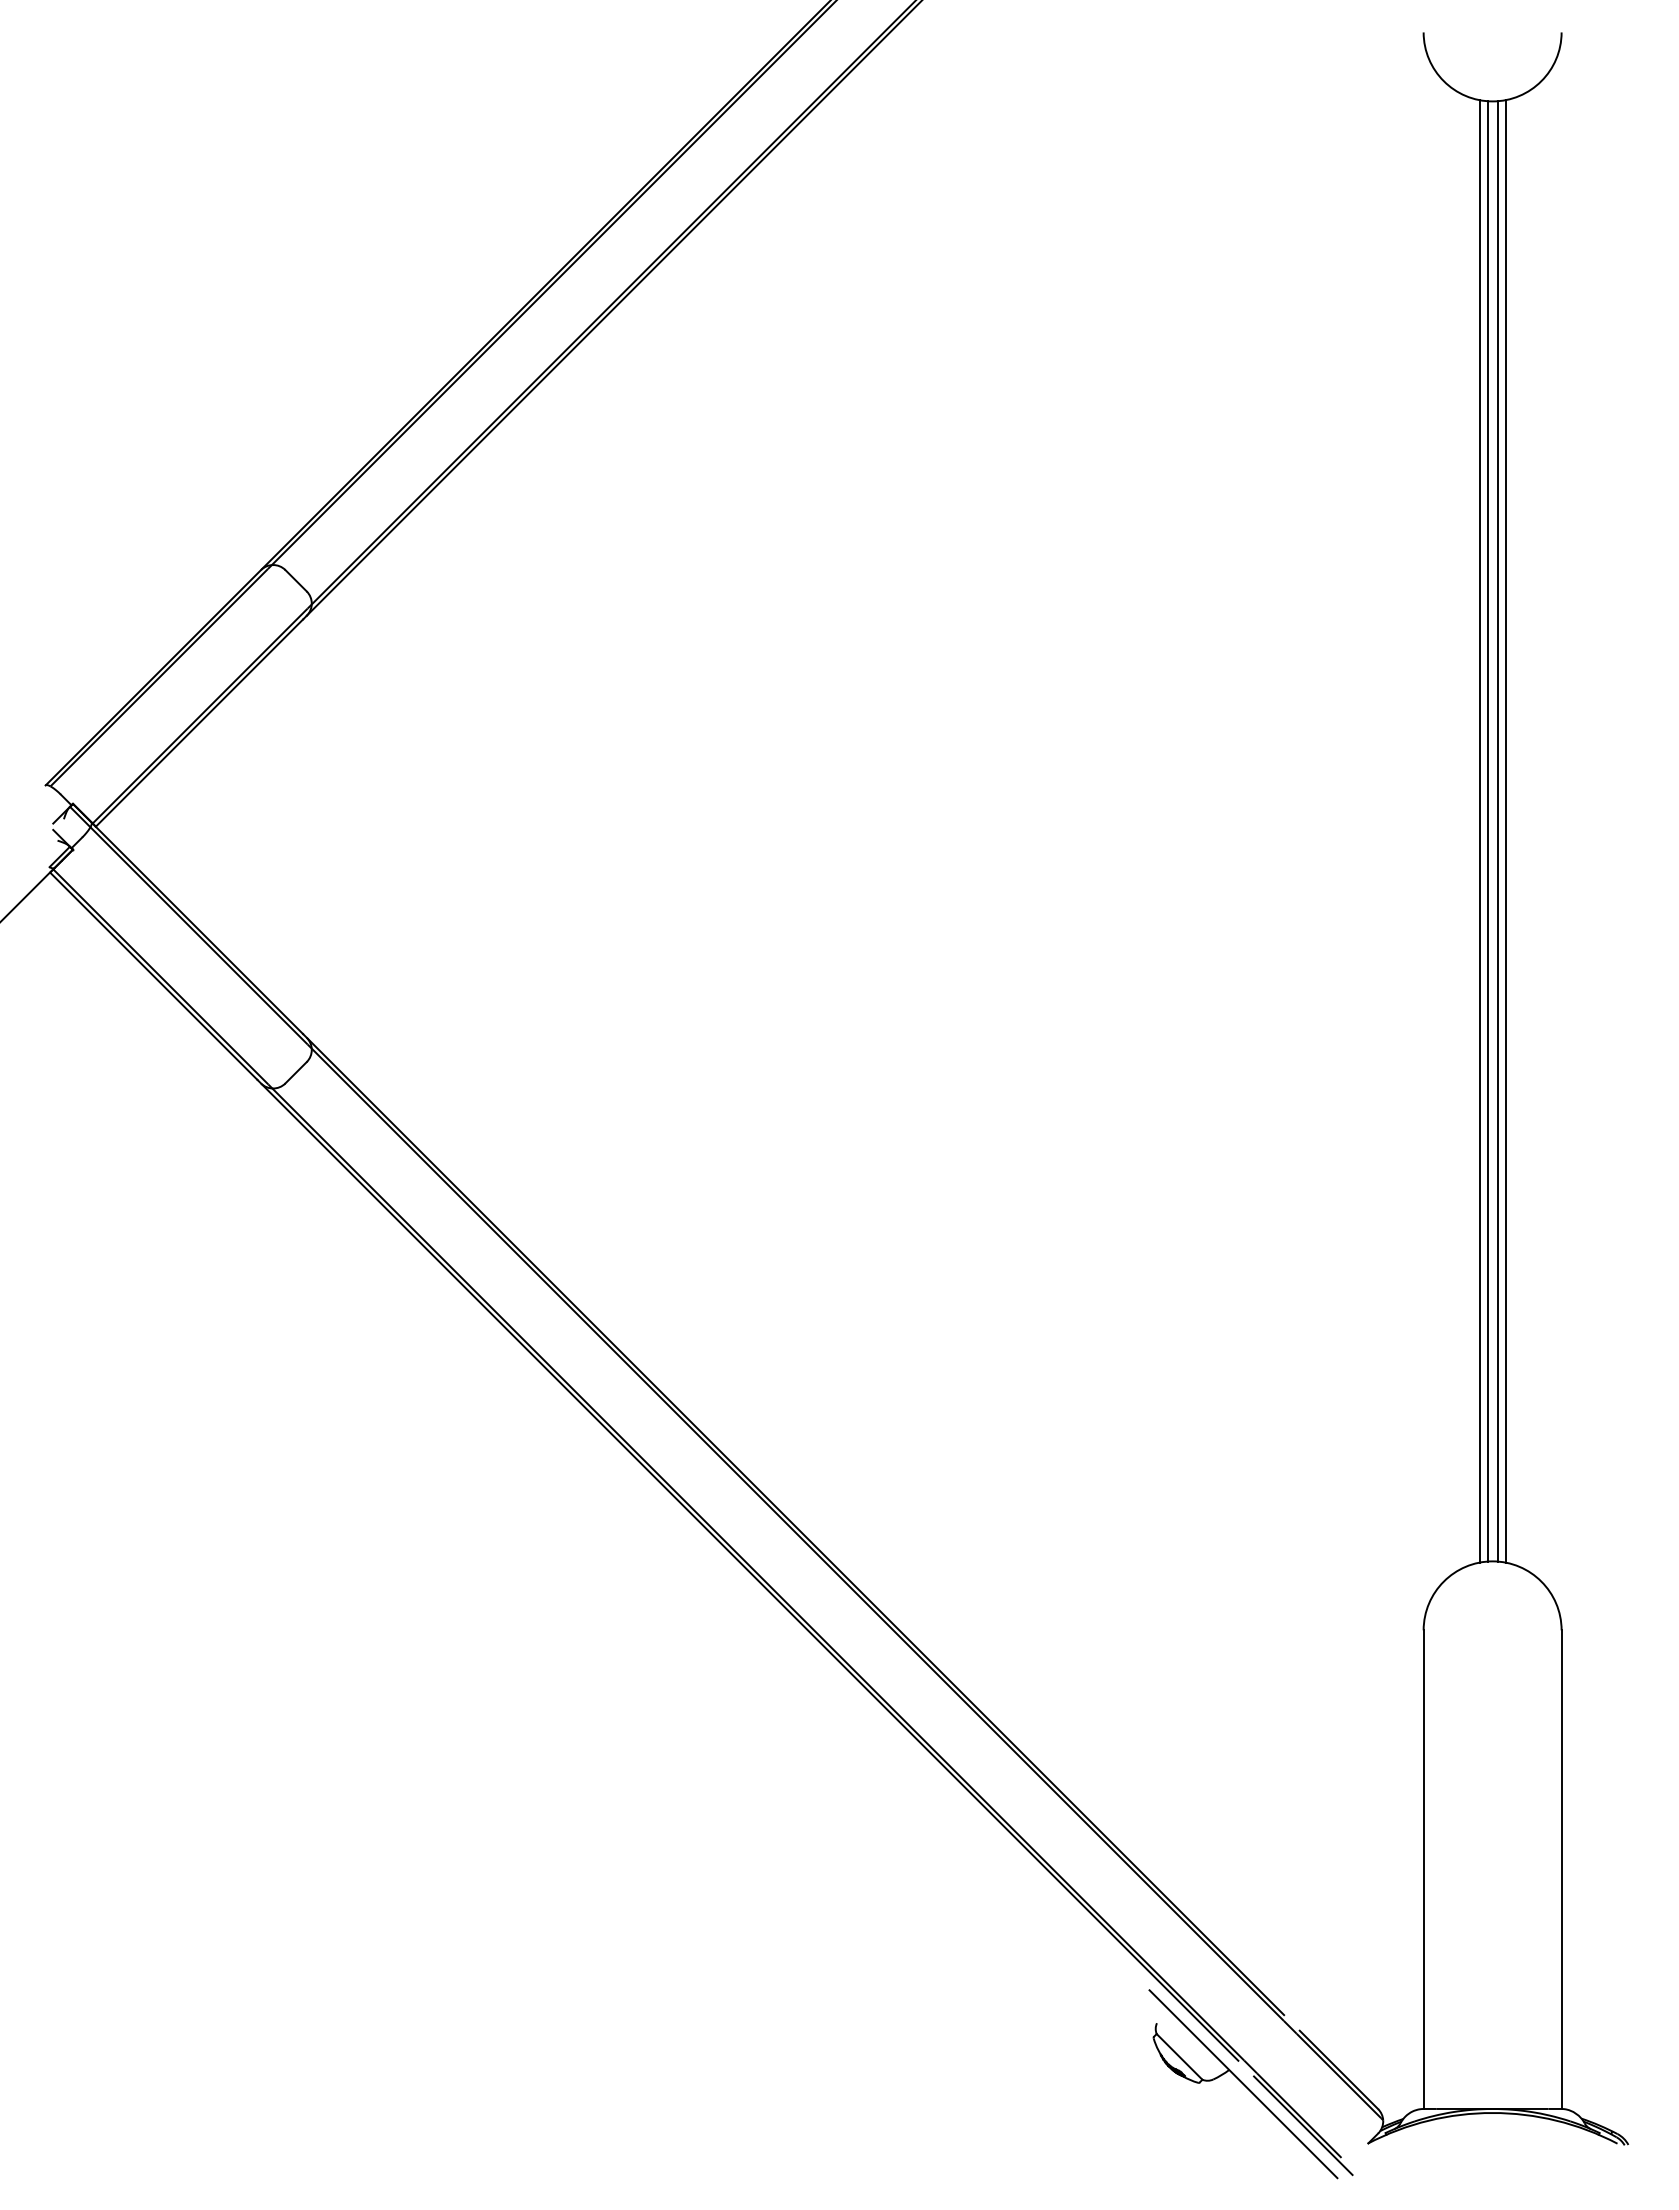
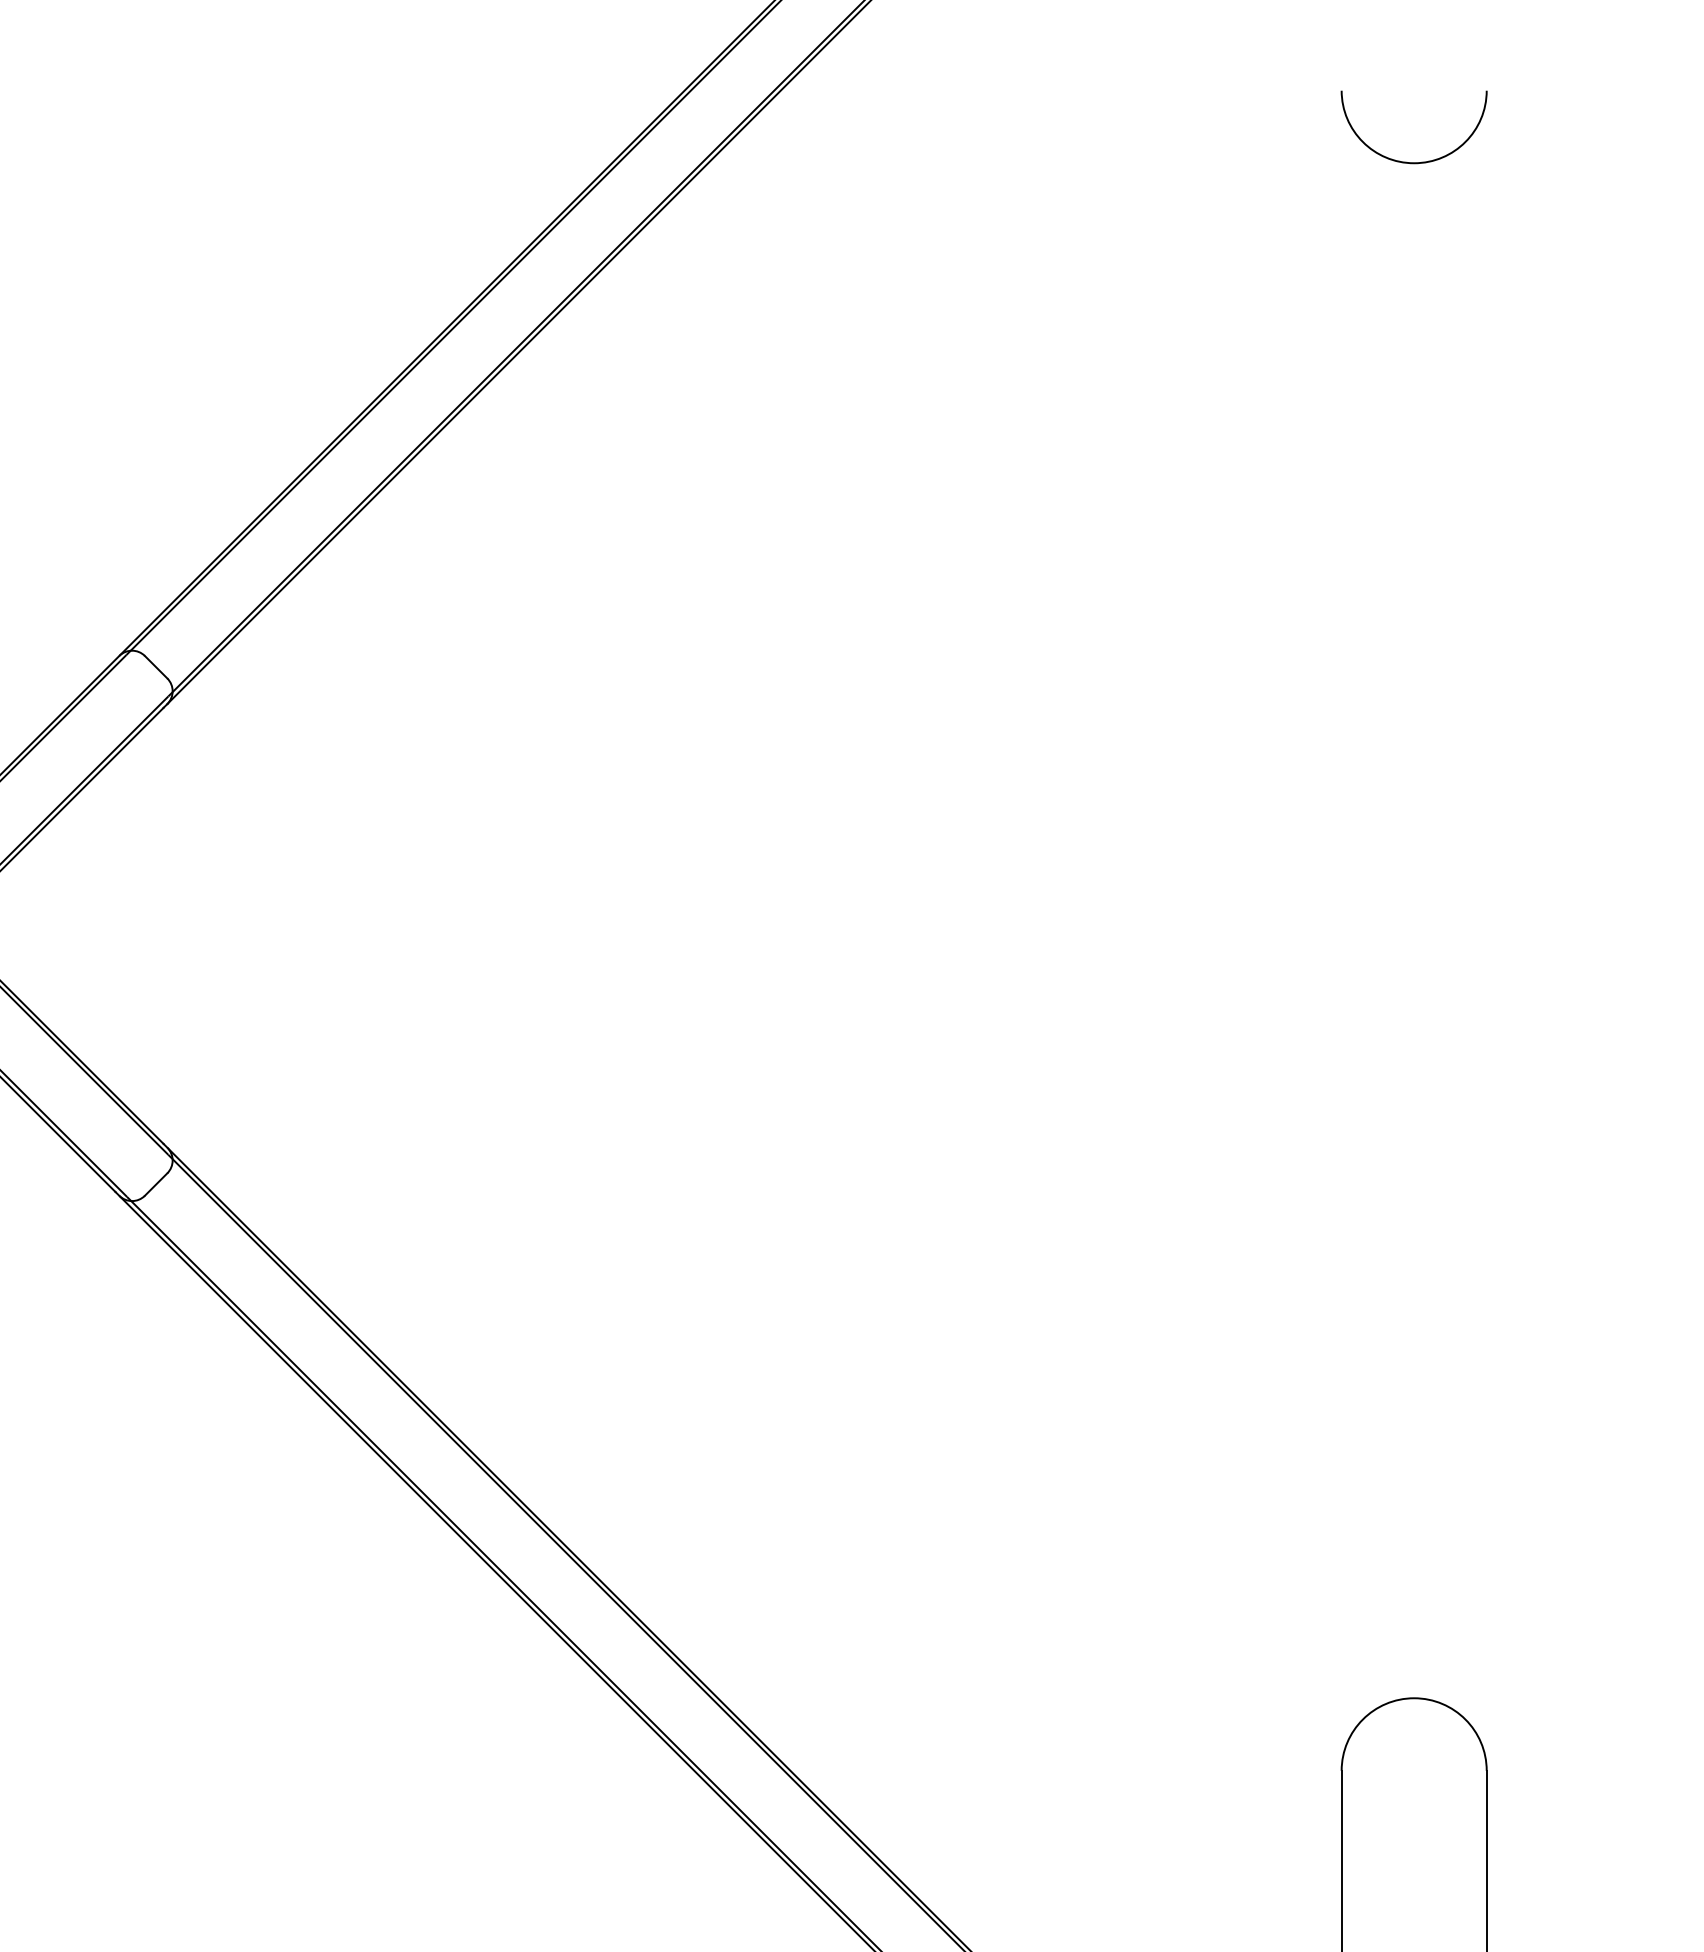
line: (1480, 831) -> (1401, 930), removed
line: (1488, 831) -> (1409, 930), removed
line: (1497, 831) -> (1419, 930), removed
line: (1505, 831) -> (1427, 930), removed

